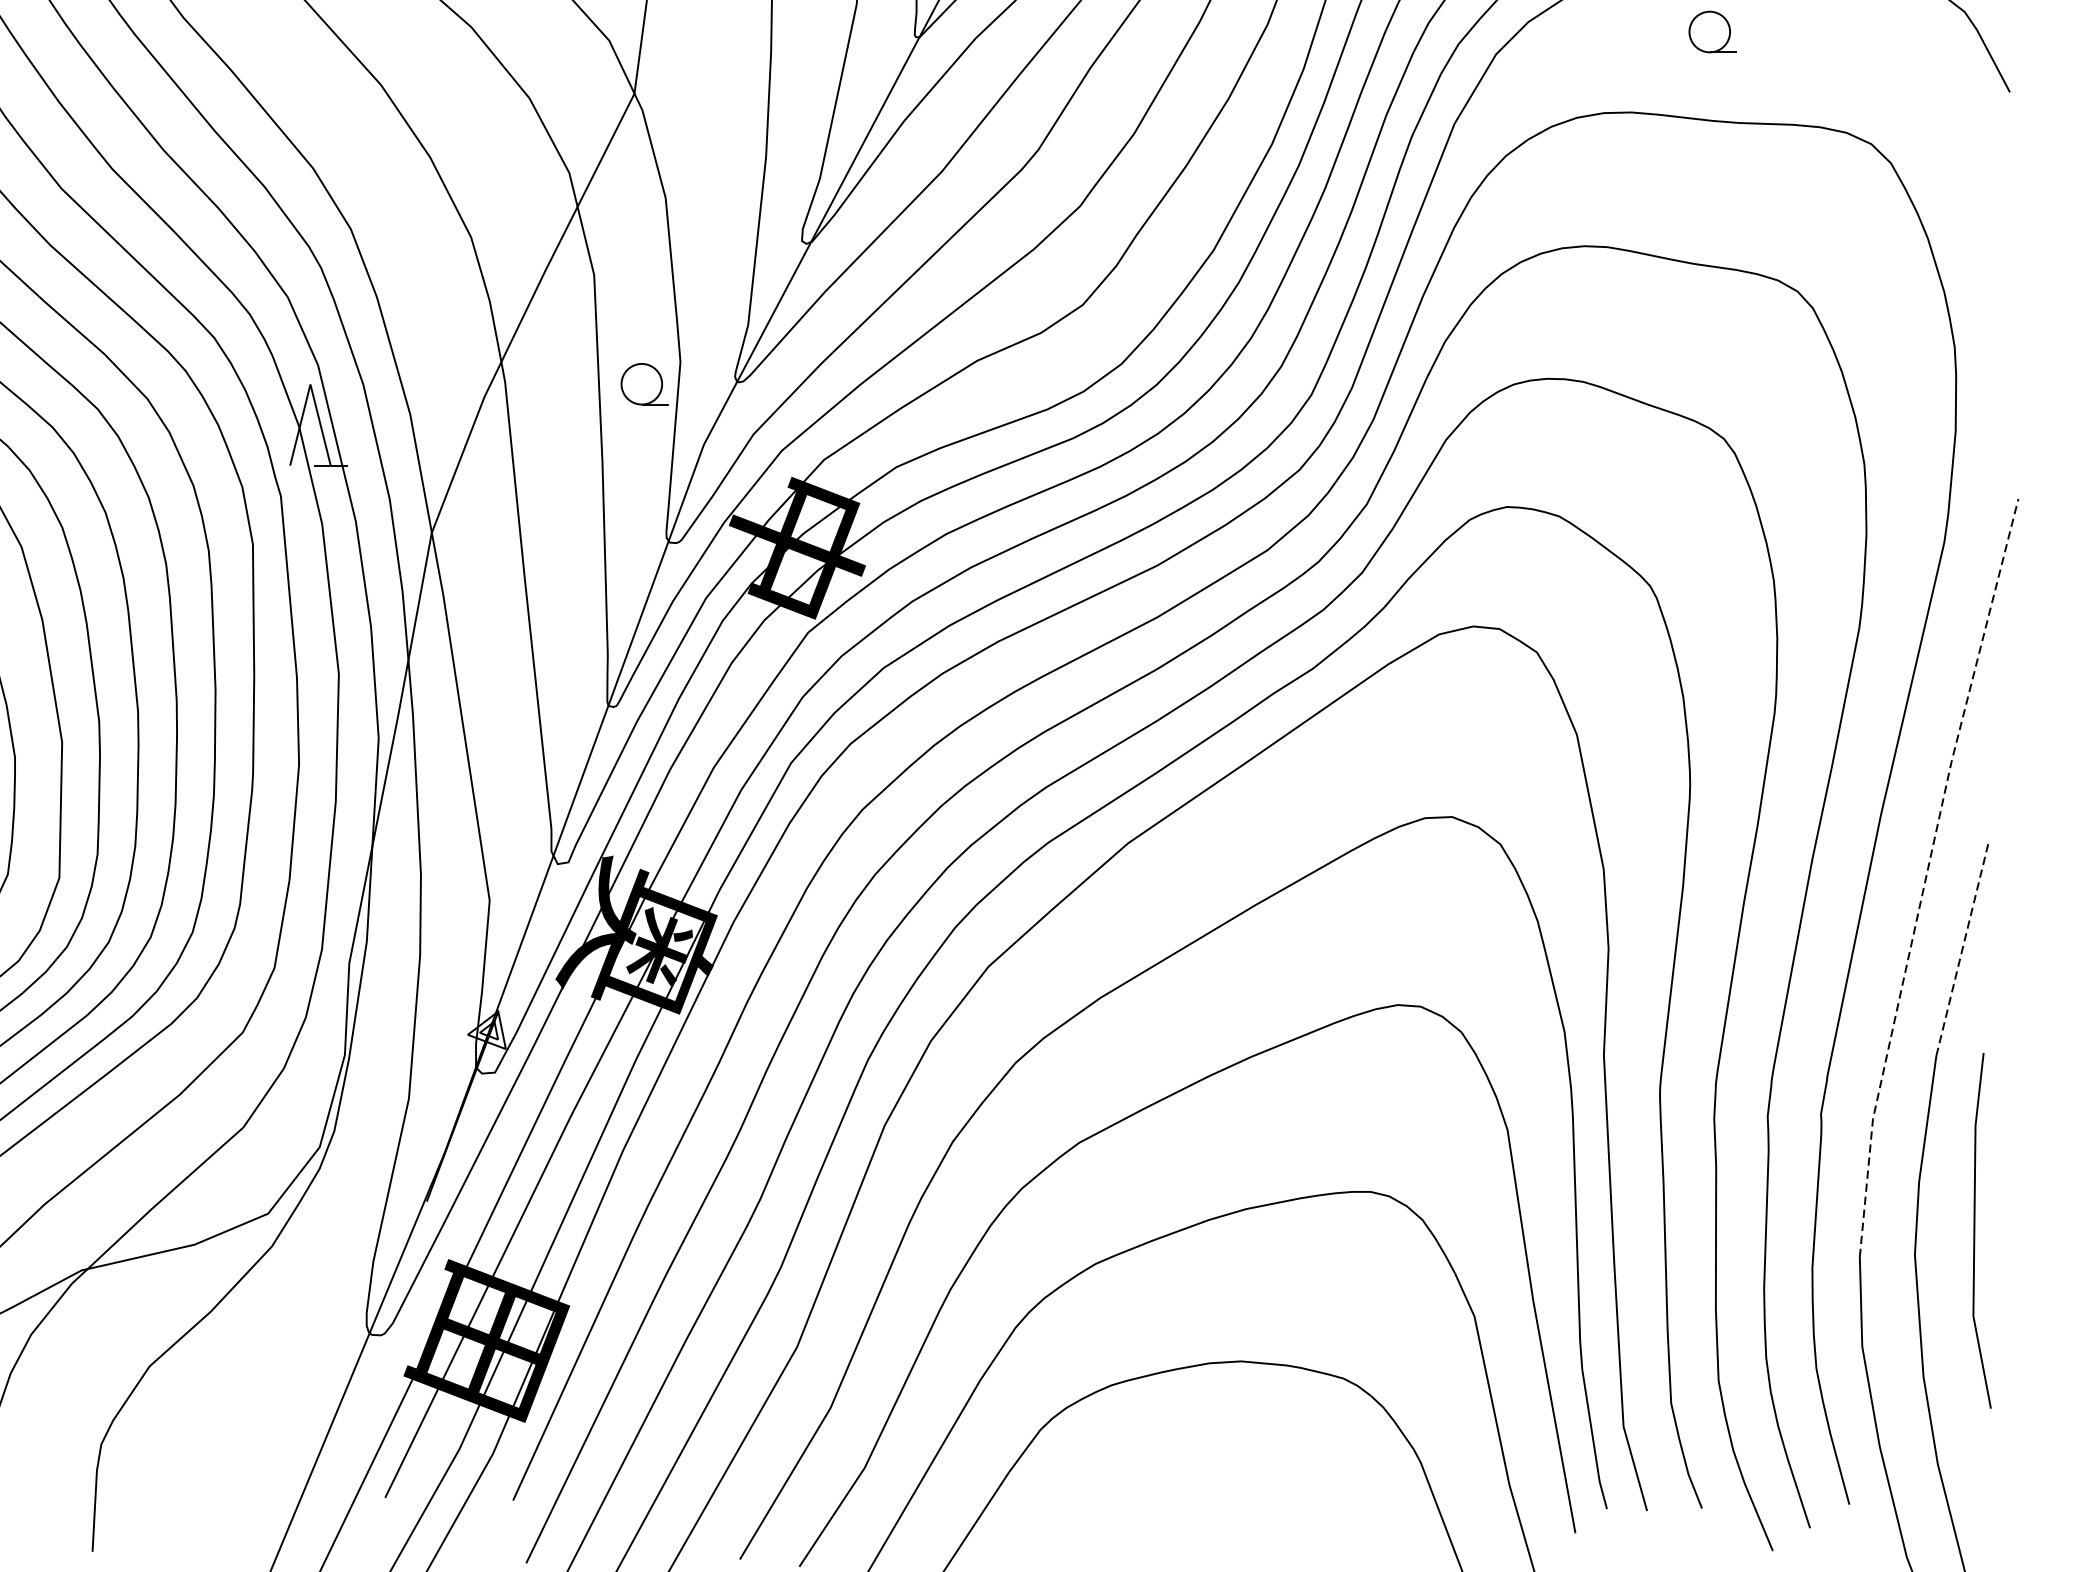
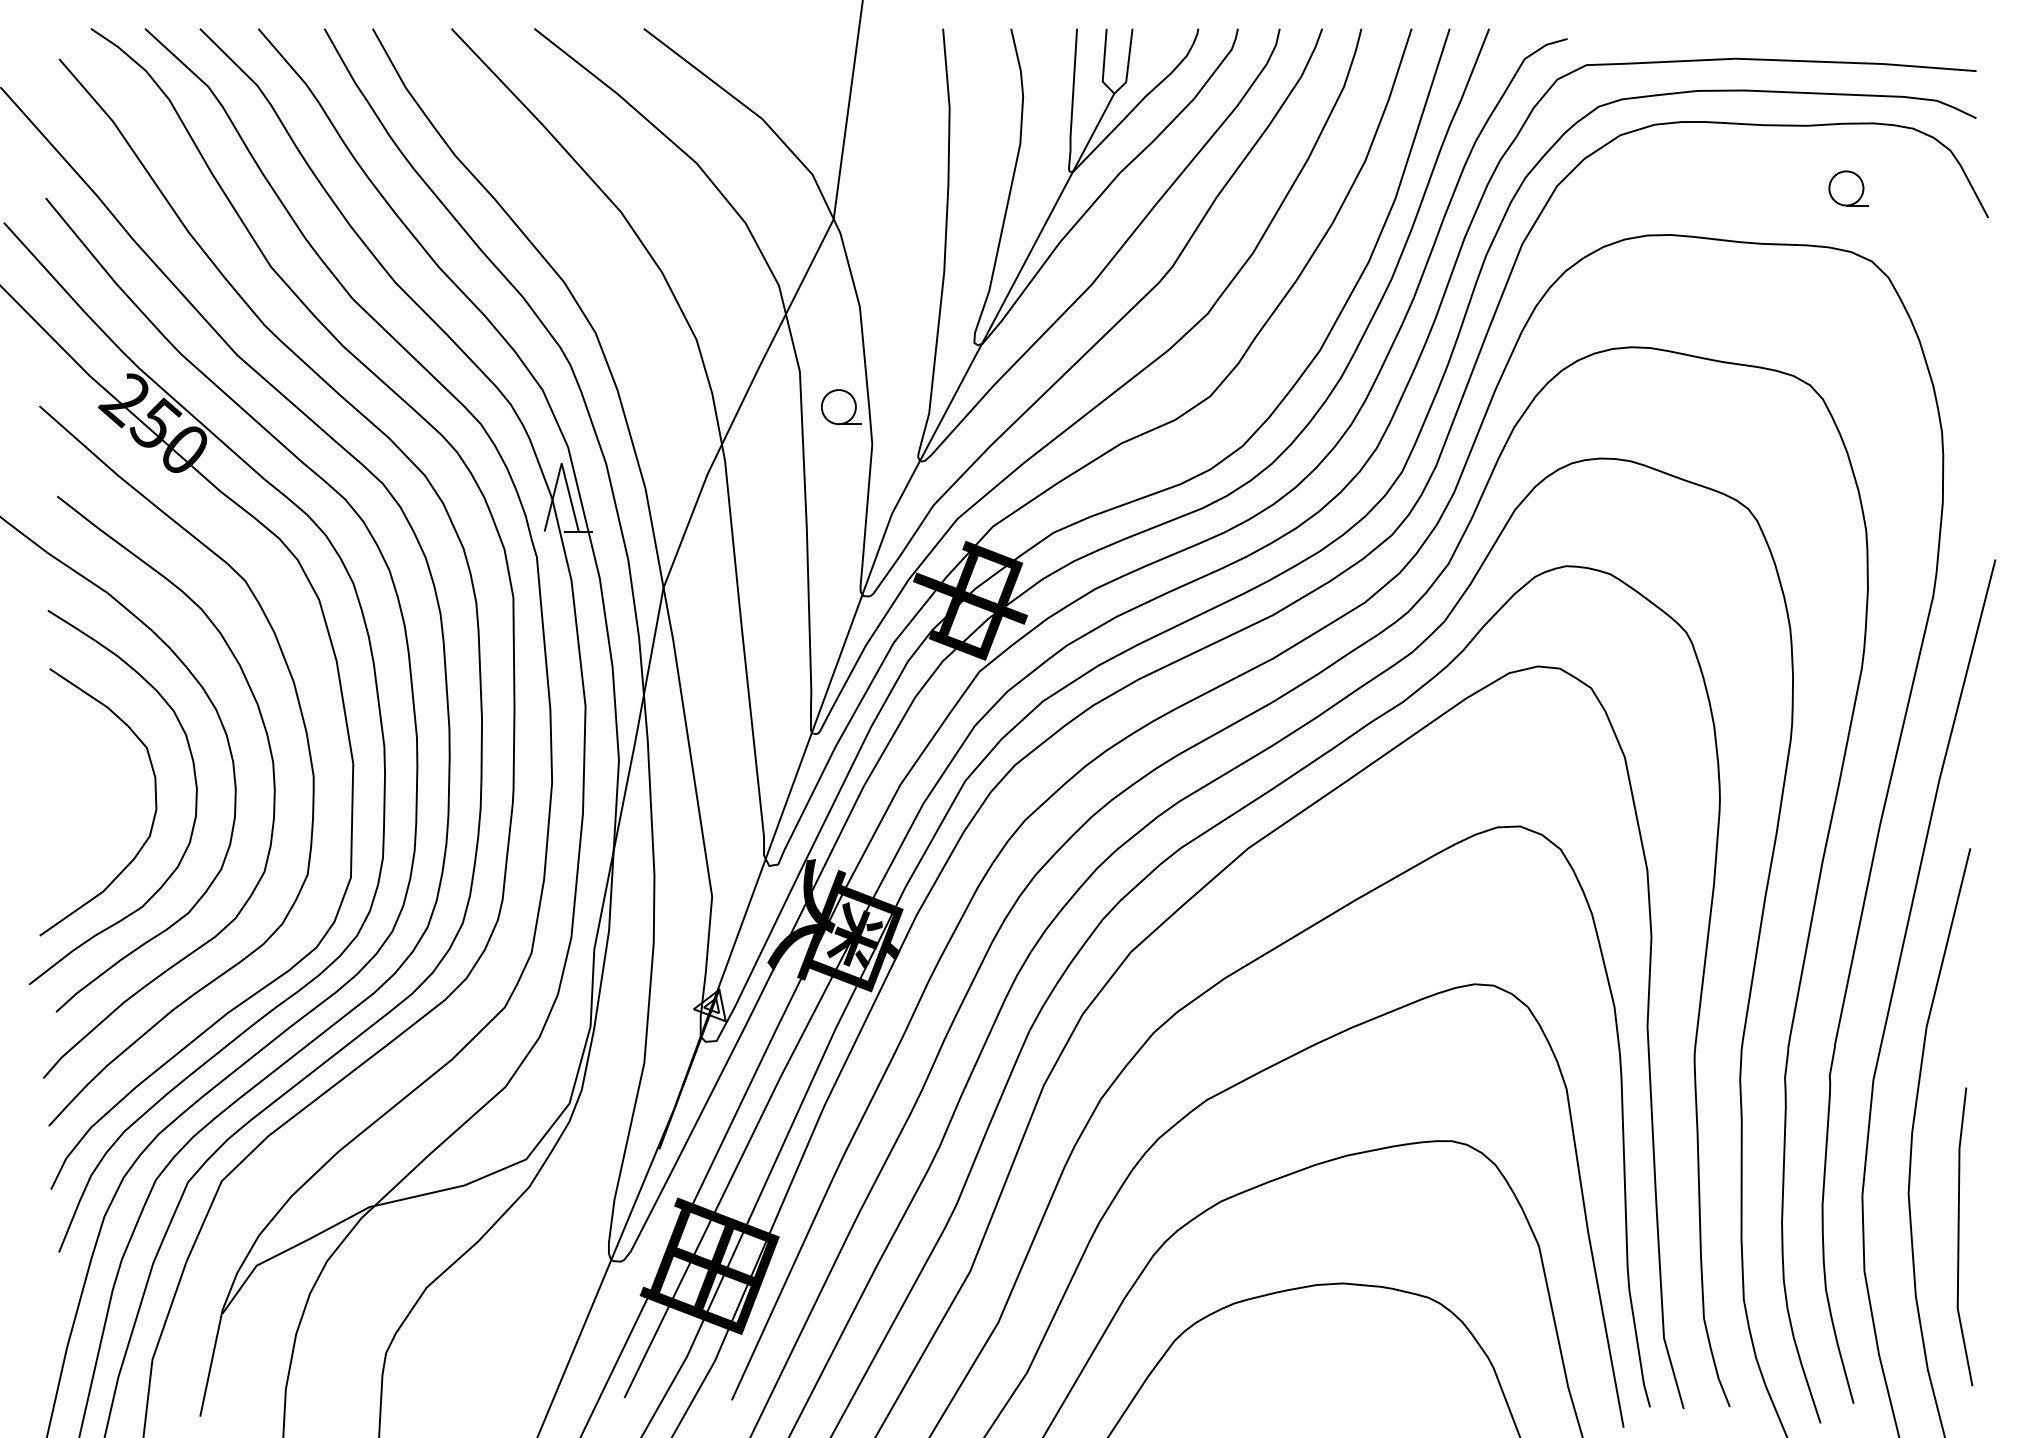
part: (1712, 32) -> (1848, 188), moved
part: (644, 384) -> (841, 407), moved
line: (1926, 875) -> (1918, 875), dashed -> solid
line: (1962, 949) -> (1948, 937), dashed -> solid
line: (1975, 1230) -> (1959, 1236), moved

